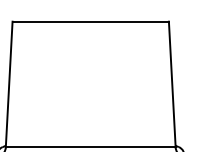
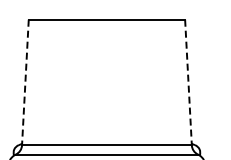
line: (9, 84) -> (25, 82), solid -> dashed
line: (172, 84) -> (188, 82), solid -> dashed

